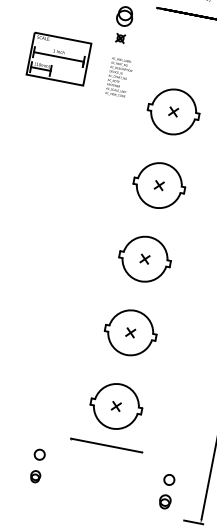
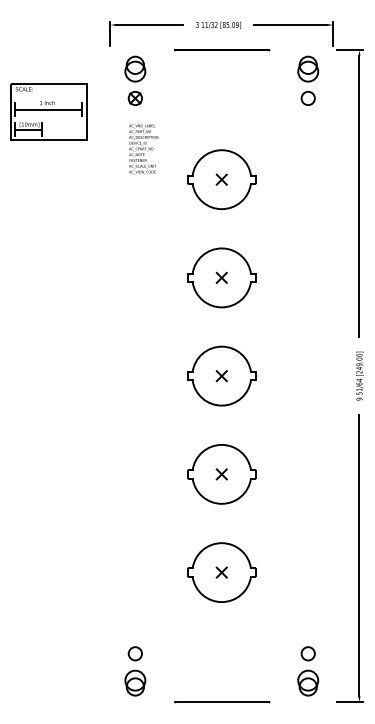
part: (120, 38) -> (134, 98), size x1.67
part: (58, 58) -> (48, 111), moved
line: (106, 445) -> (222, 702), moved
part: (35, 476) -> (135, 682), size x1.67
part: (165, 501) -> (308, 682), size x1.43

